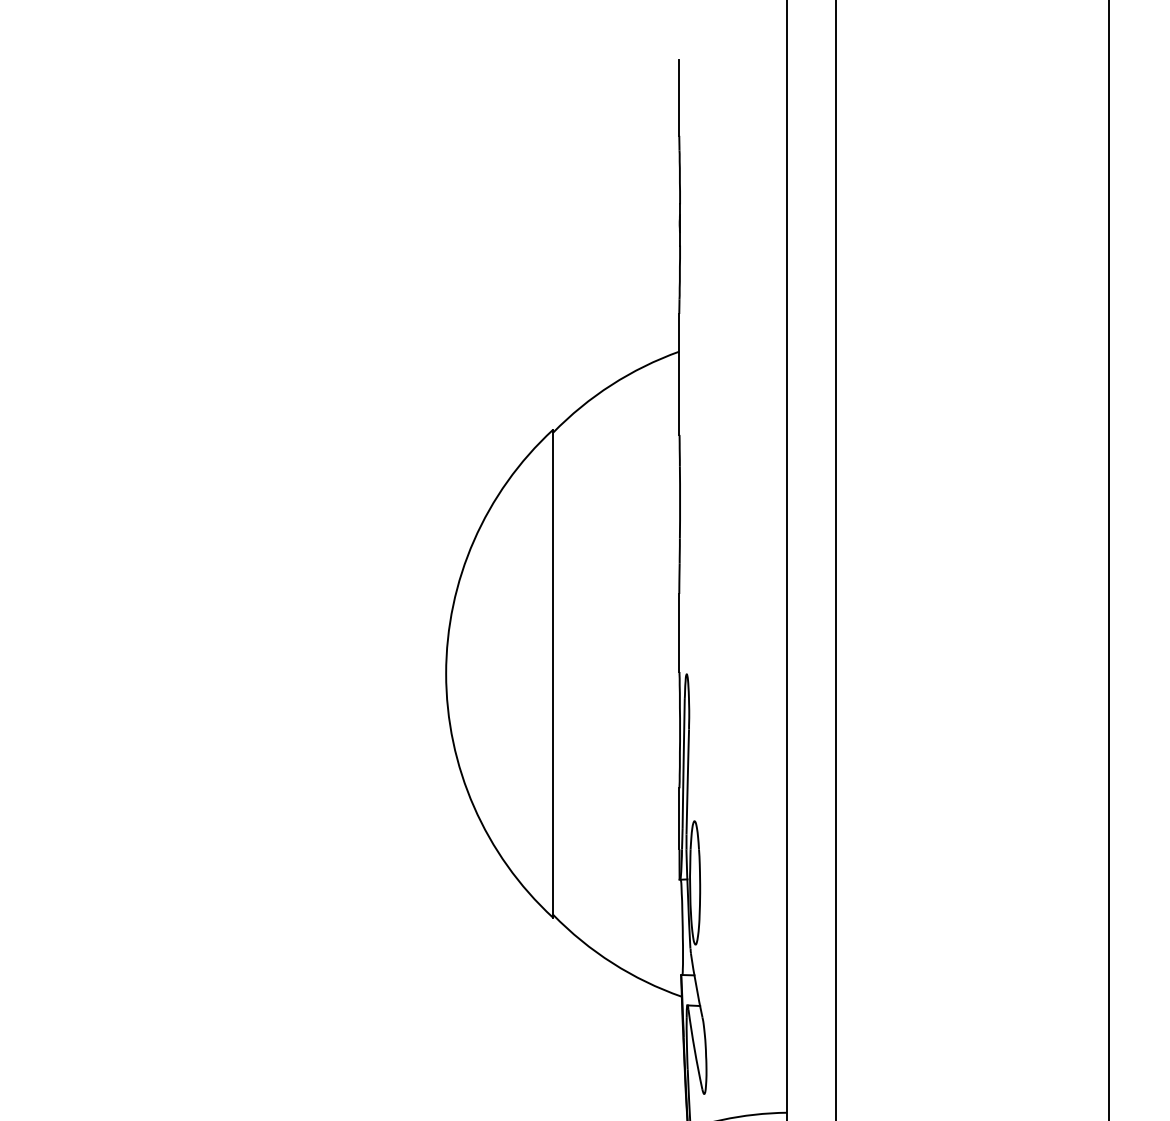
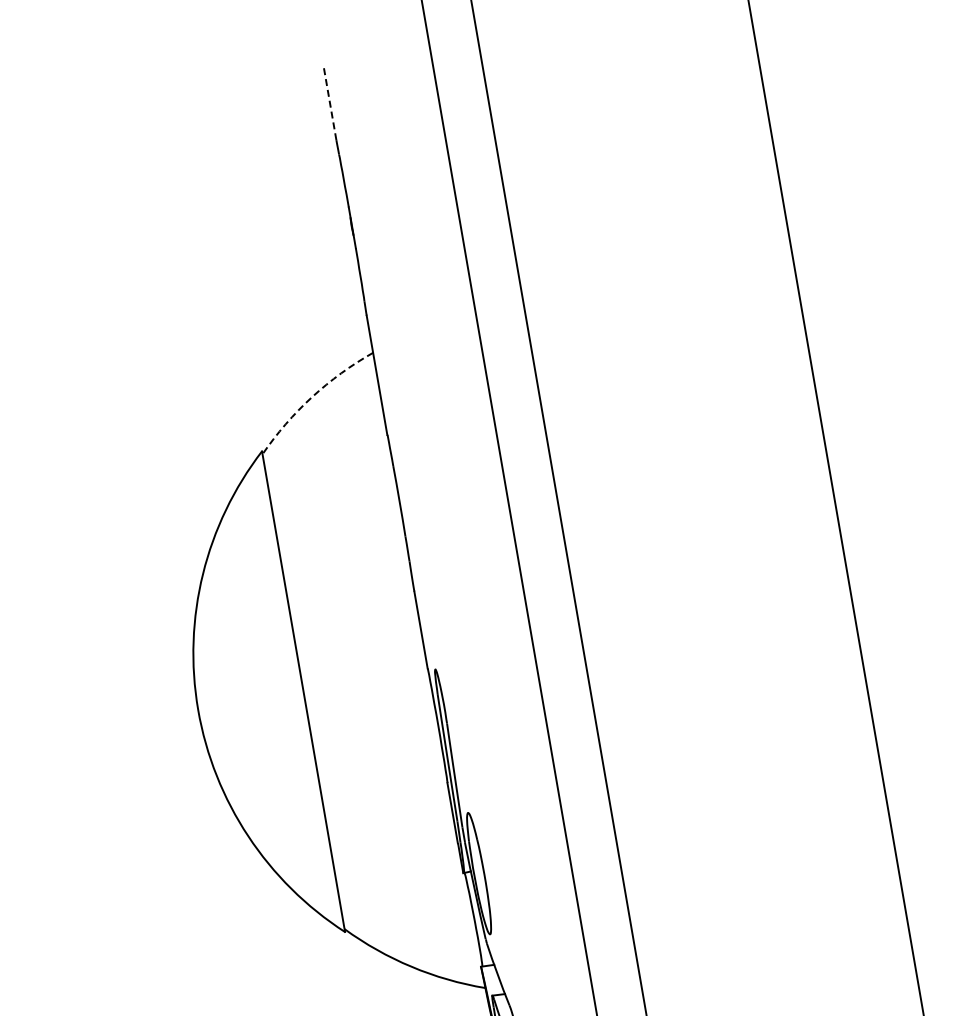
line: (679, 98) -> (330, 103), solid -> dashed
arc: (611, 384) -> (311, 396), solid -> dashed

